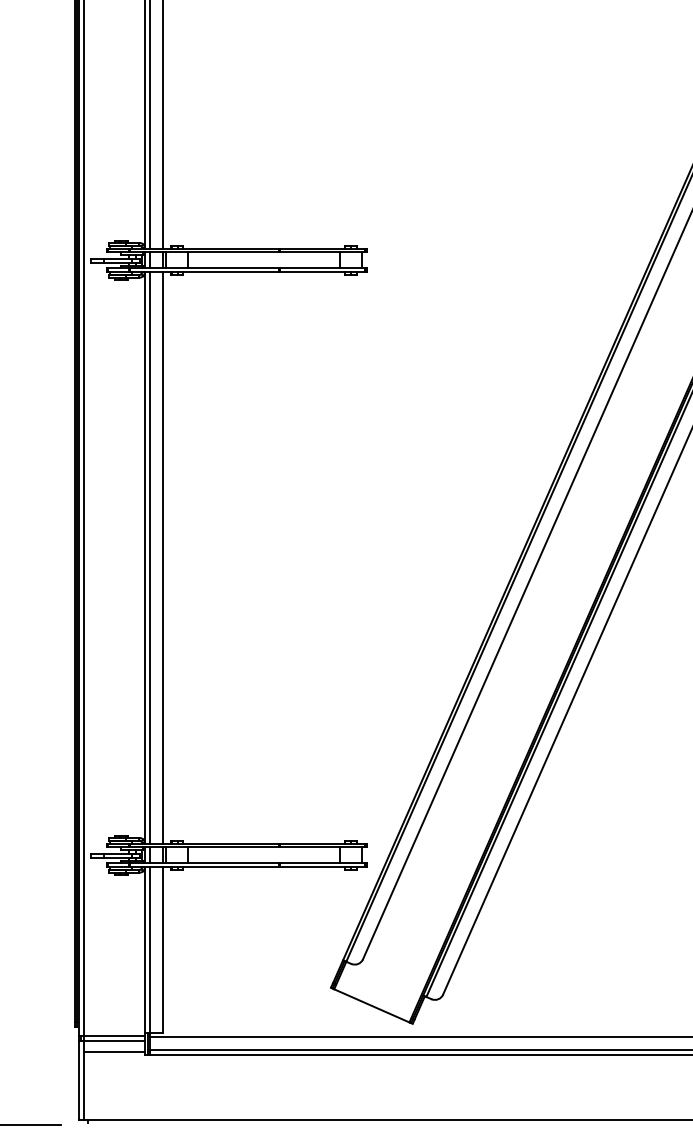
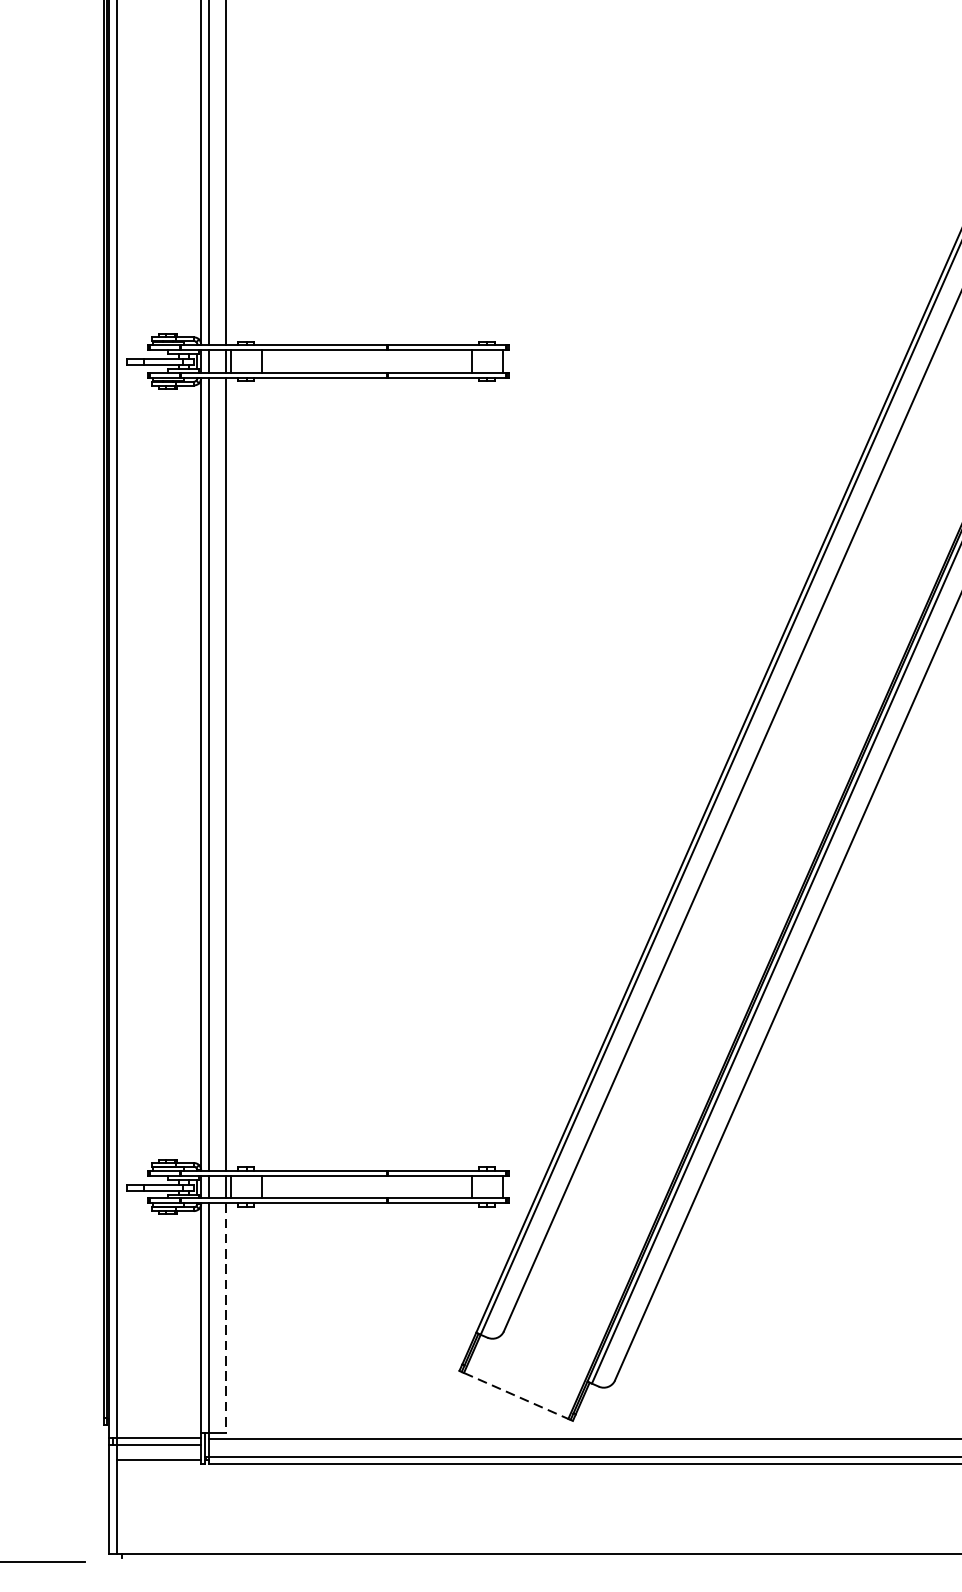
line: (162, 949) -> (225, 1317), solid -> dashed
line: (372, 1006) -> (517, 1396), solid -> dashed

